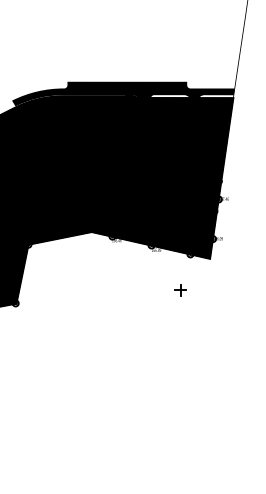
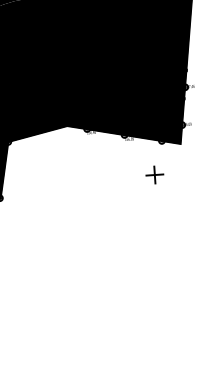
part: (180, 290) -> (154, 175), size x1.6

